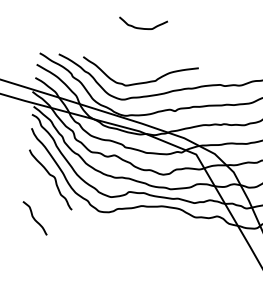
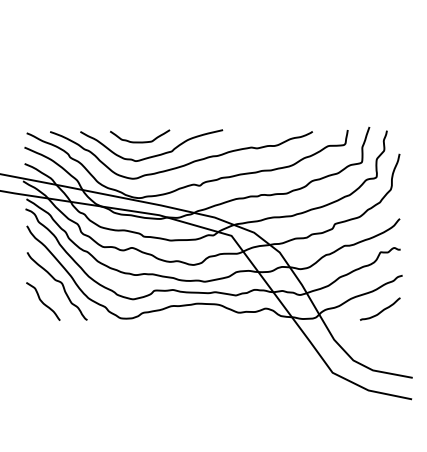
curve: (143, 28) -> (140, 141), moved
curve: (34, 218) -> (42, 301), moved

